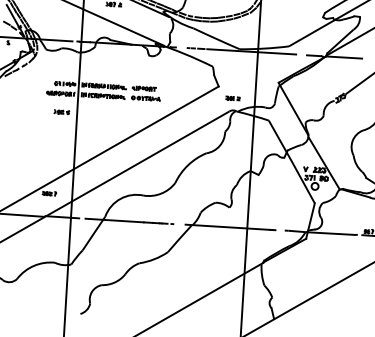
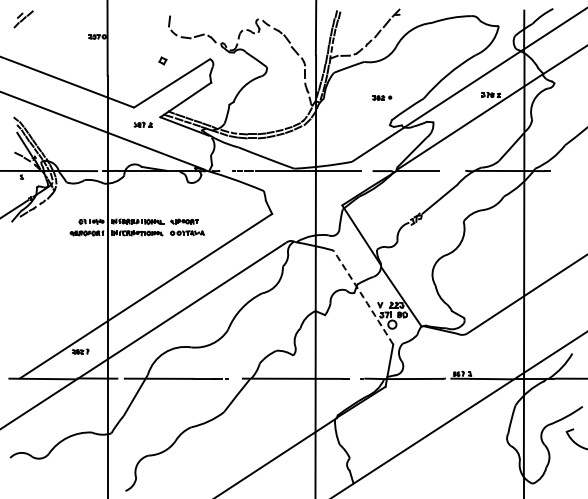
part: (232, 98) -> (289, 226), removed
part: (61, 112) -> (89, 255), removed
arc: (291, 161) -> (363, 297), solid -> dashed

